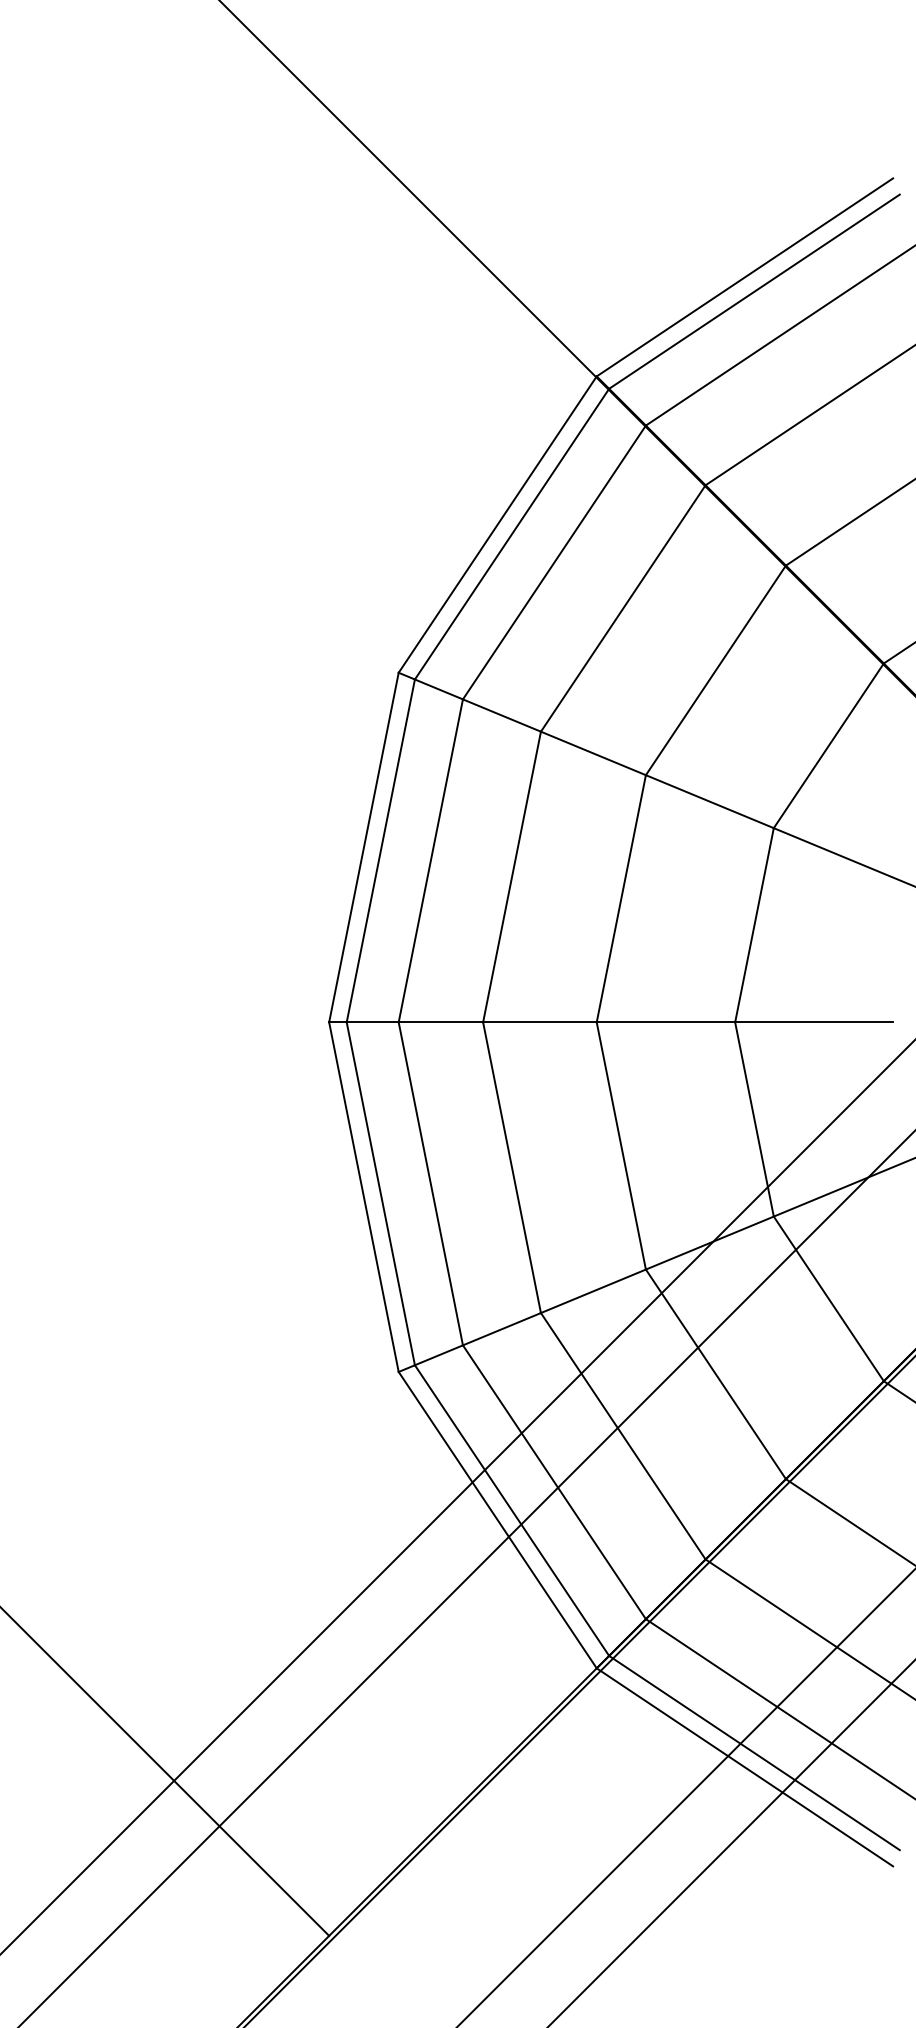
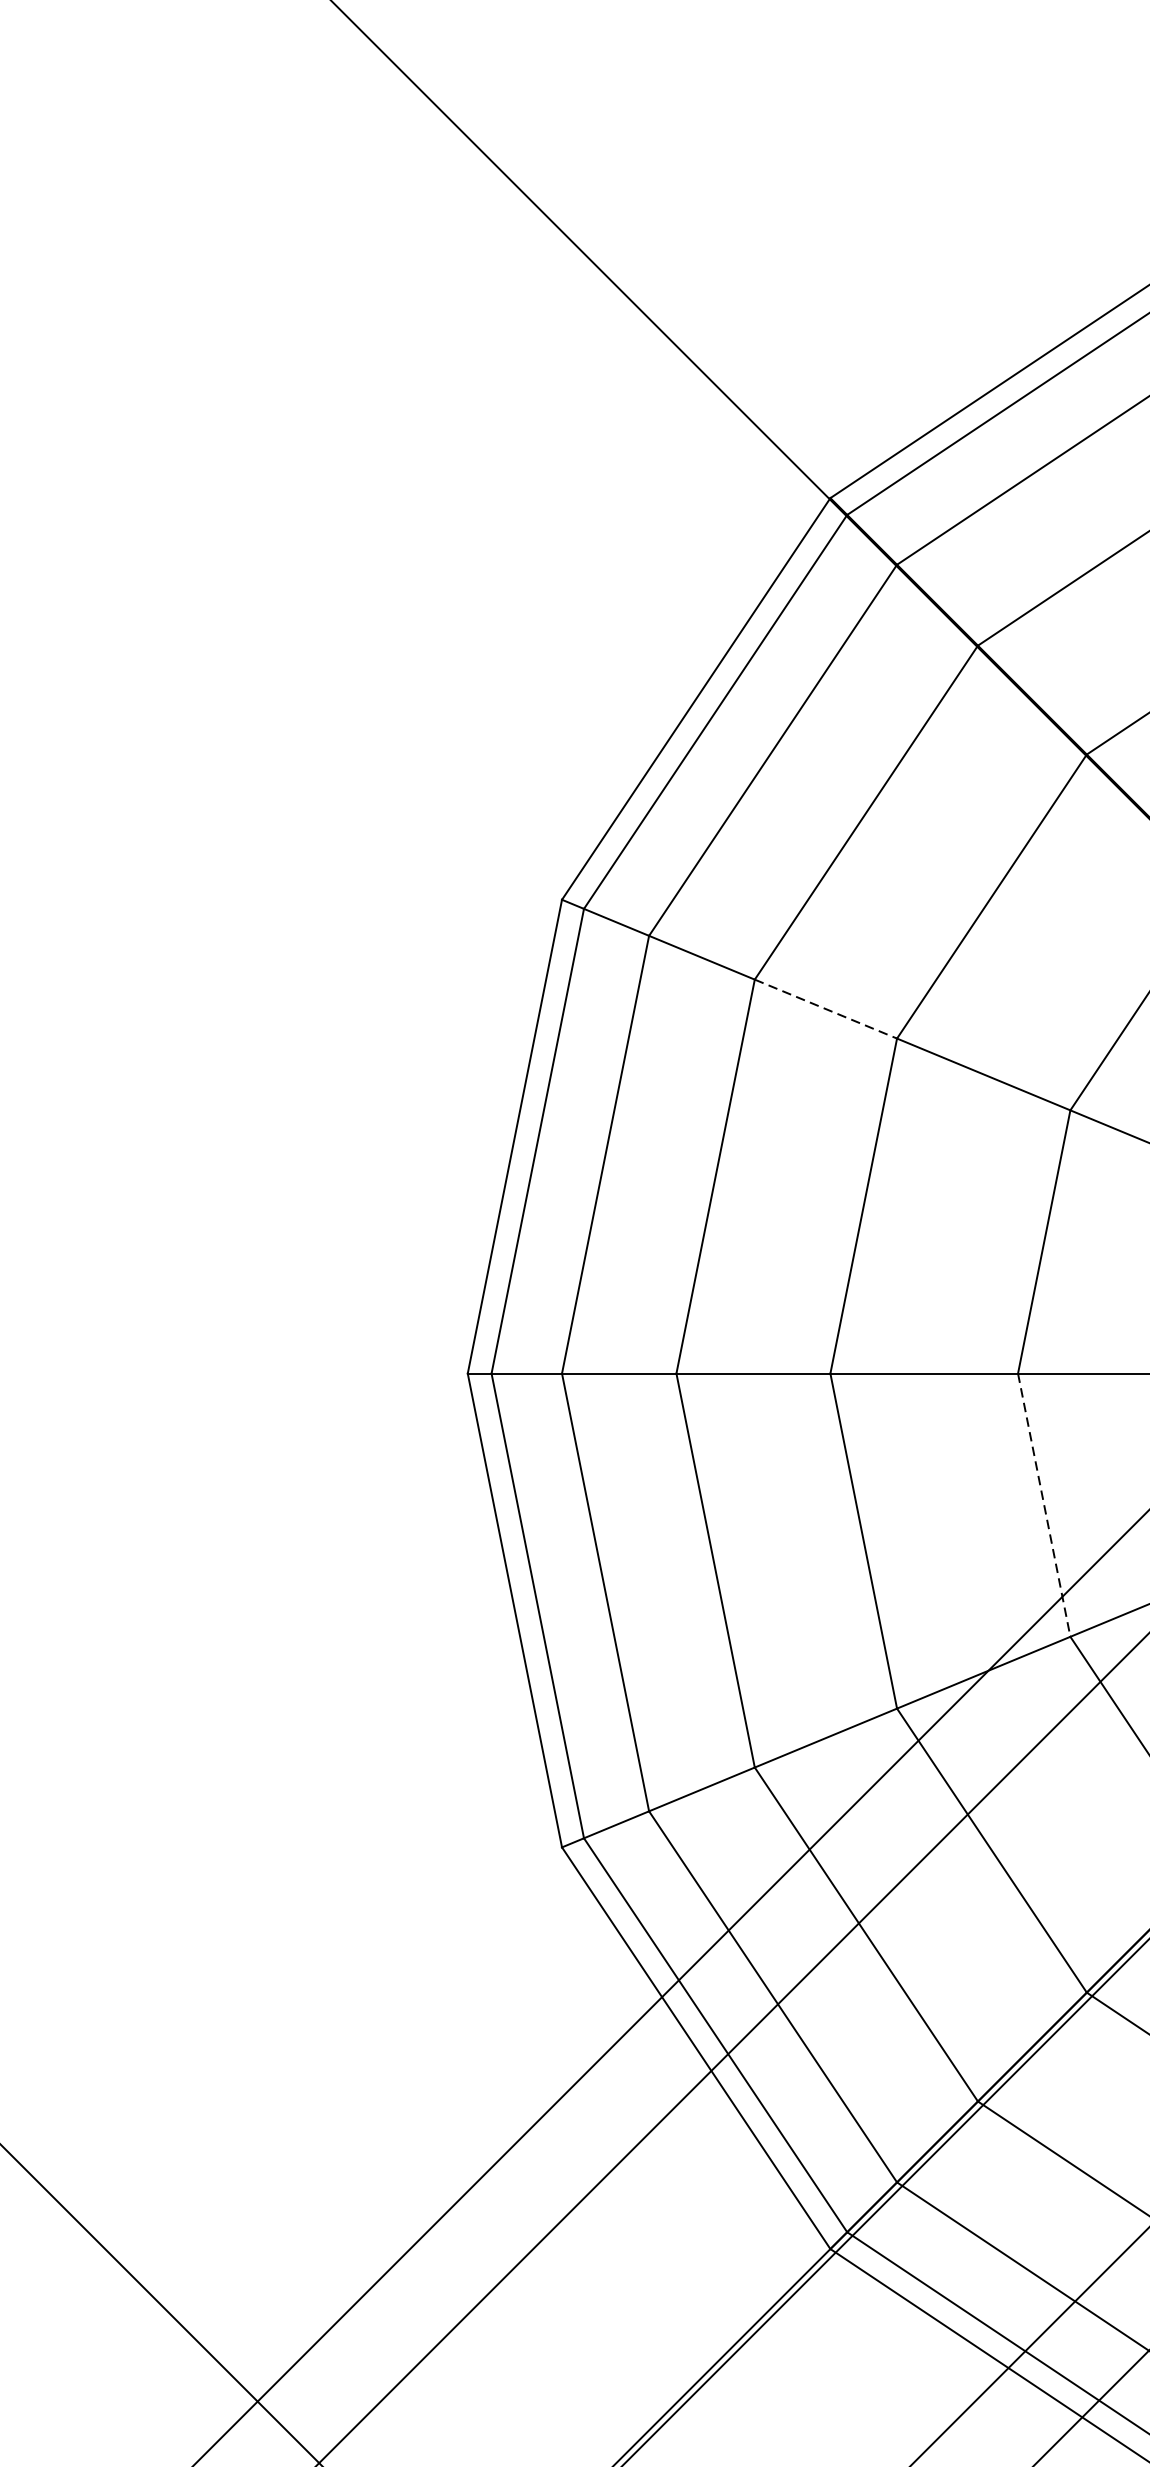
line: (593, 753) -> (826, 1009), solid -> dashed
line: (754, 1119) -> (1044, 1505), solid -> dashed

